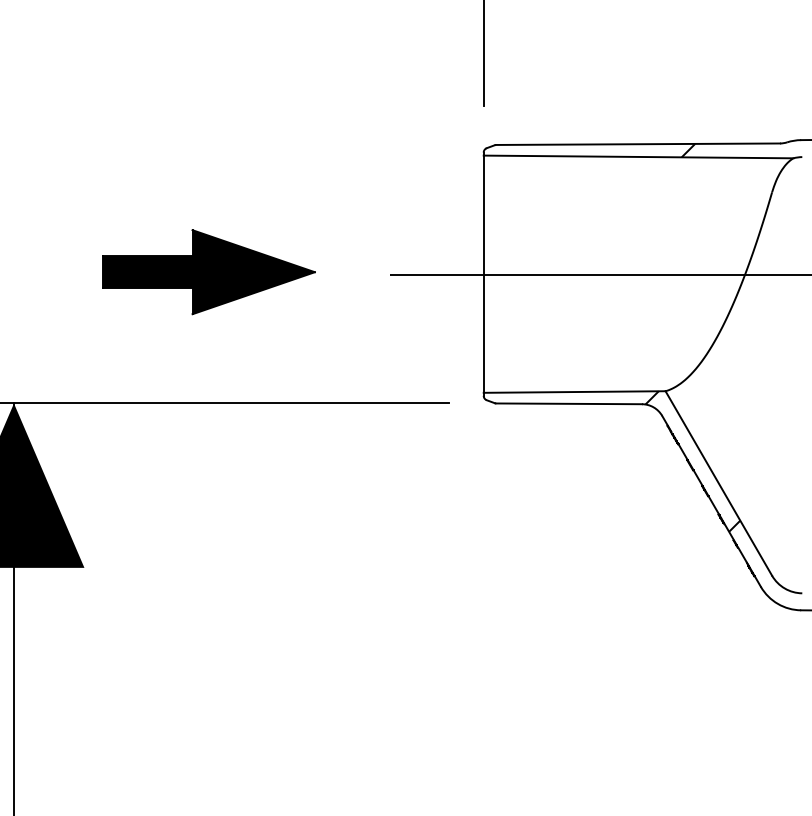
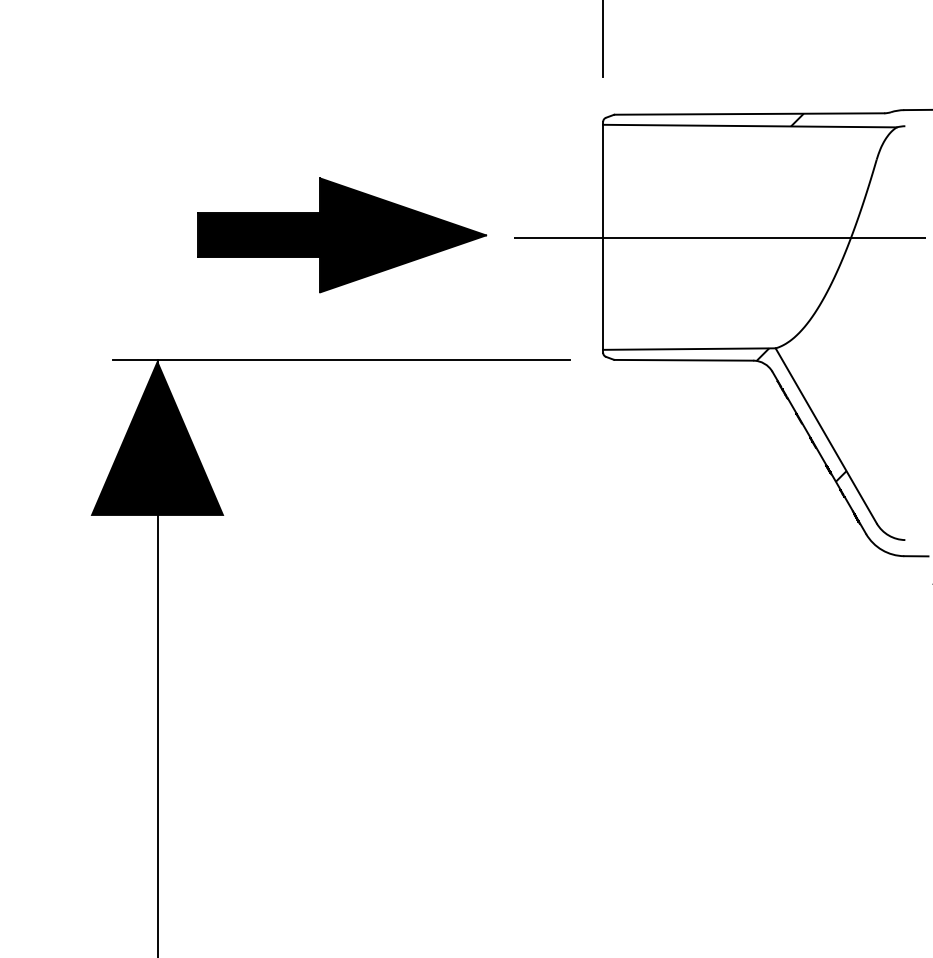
part: (208, 272) -> (342, 235), size x1.43

